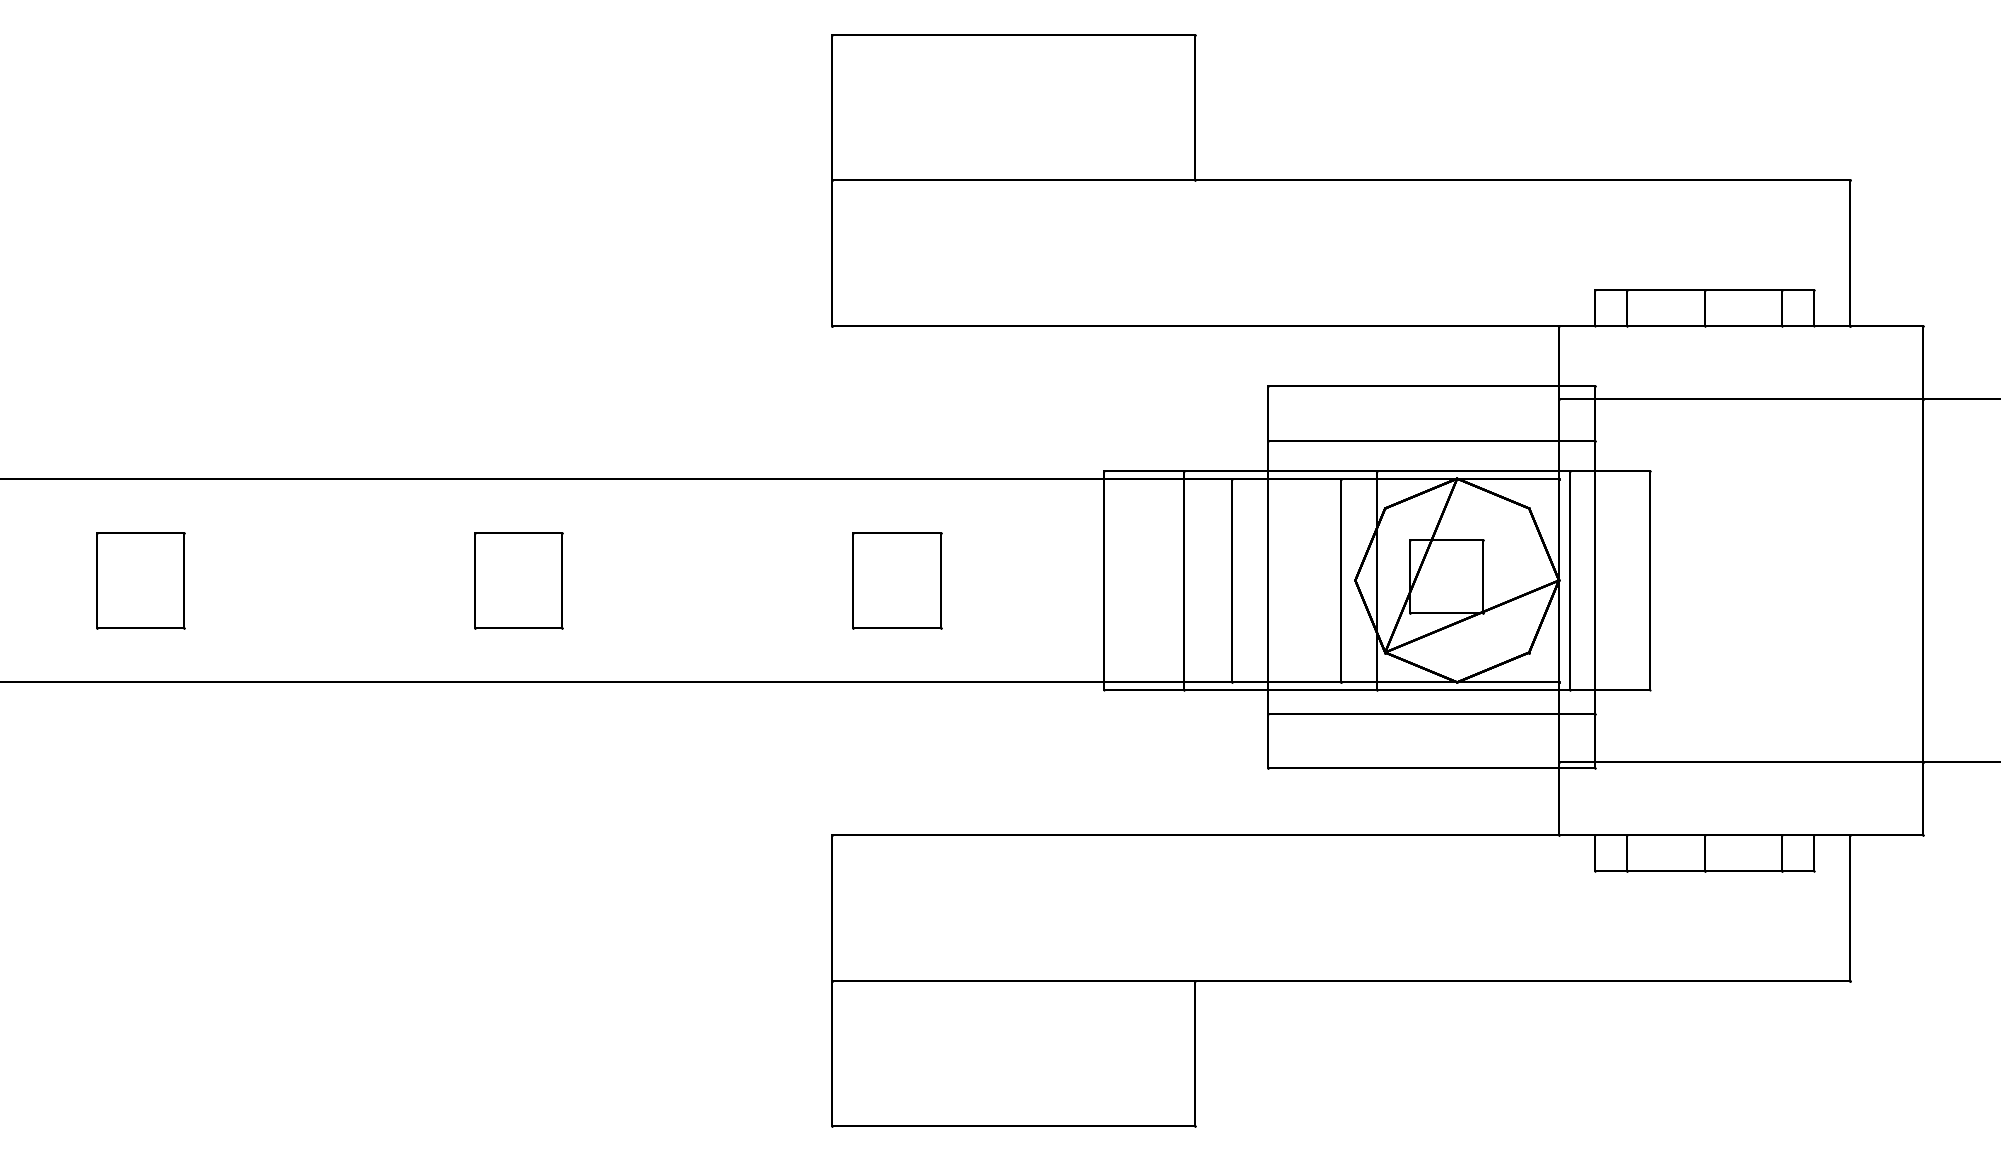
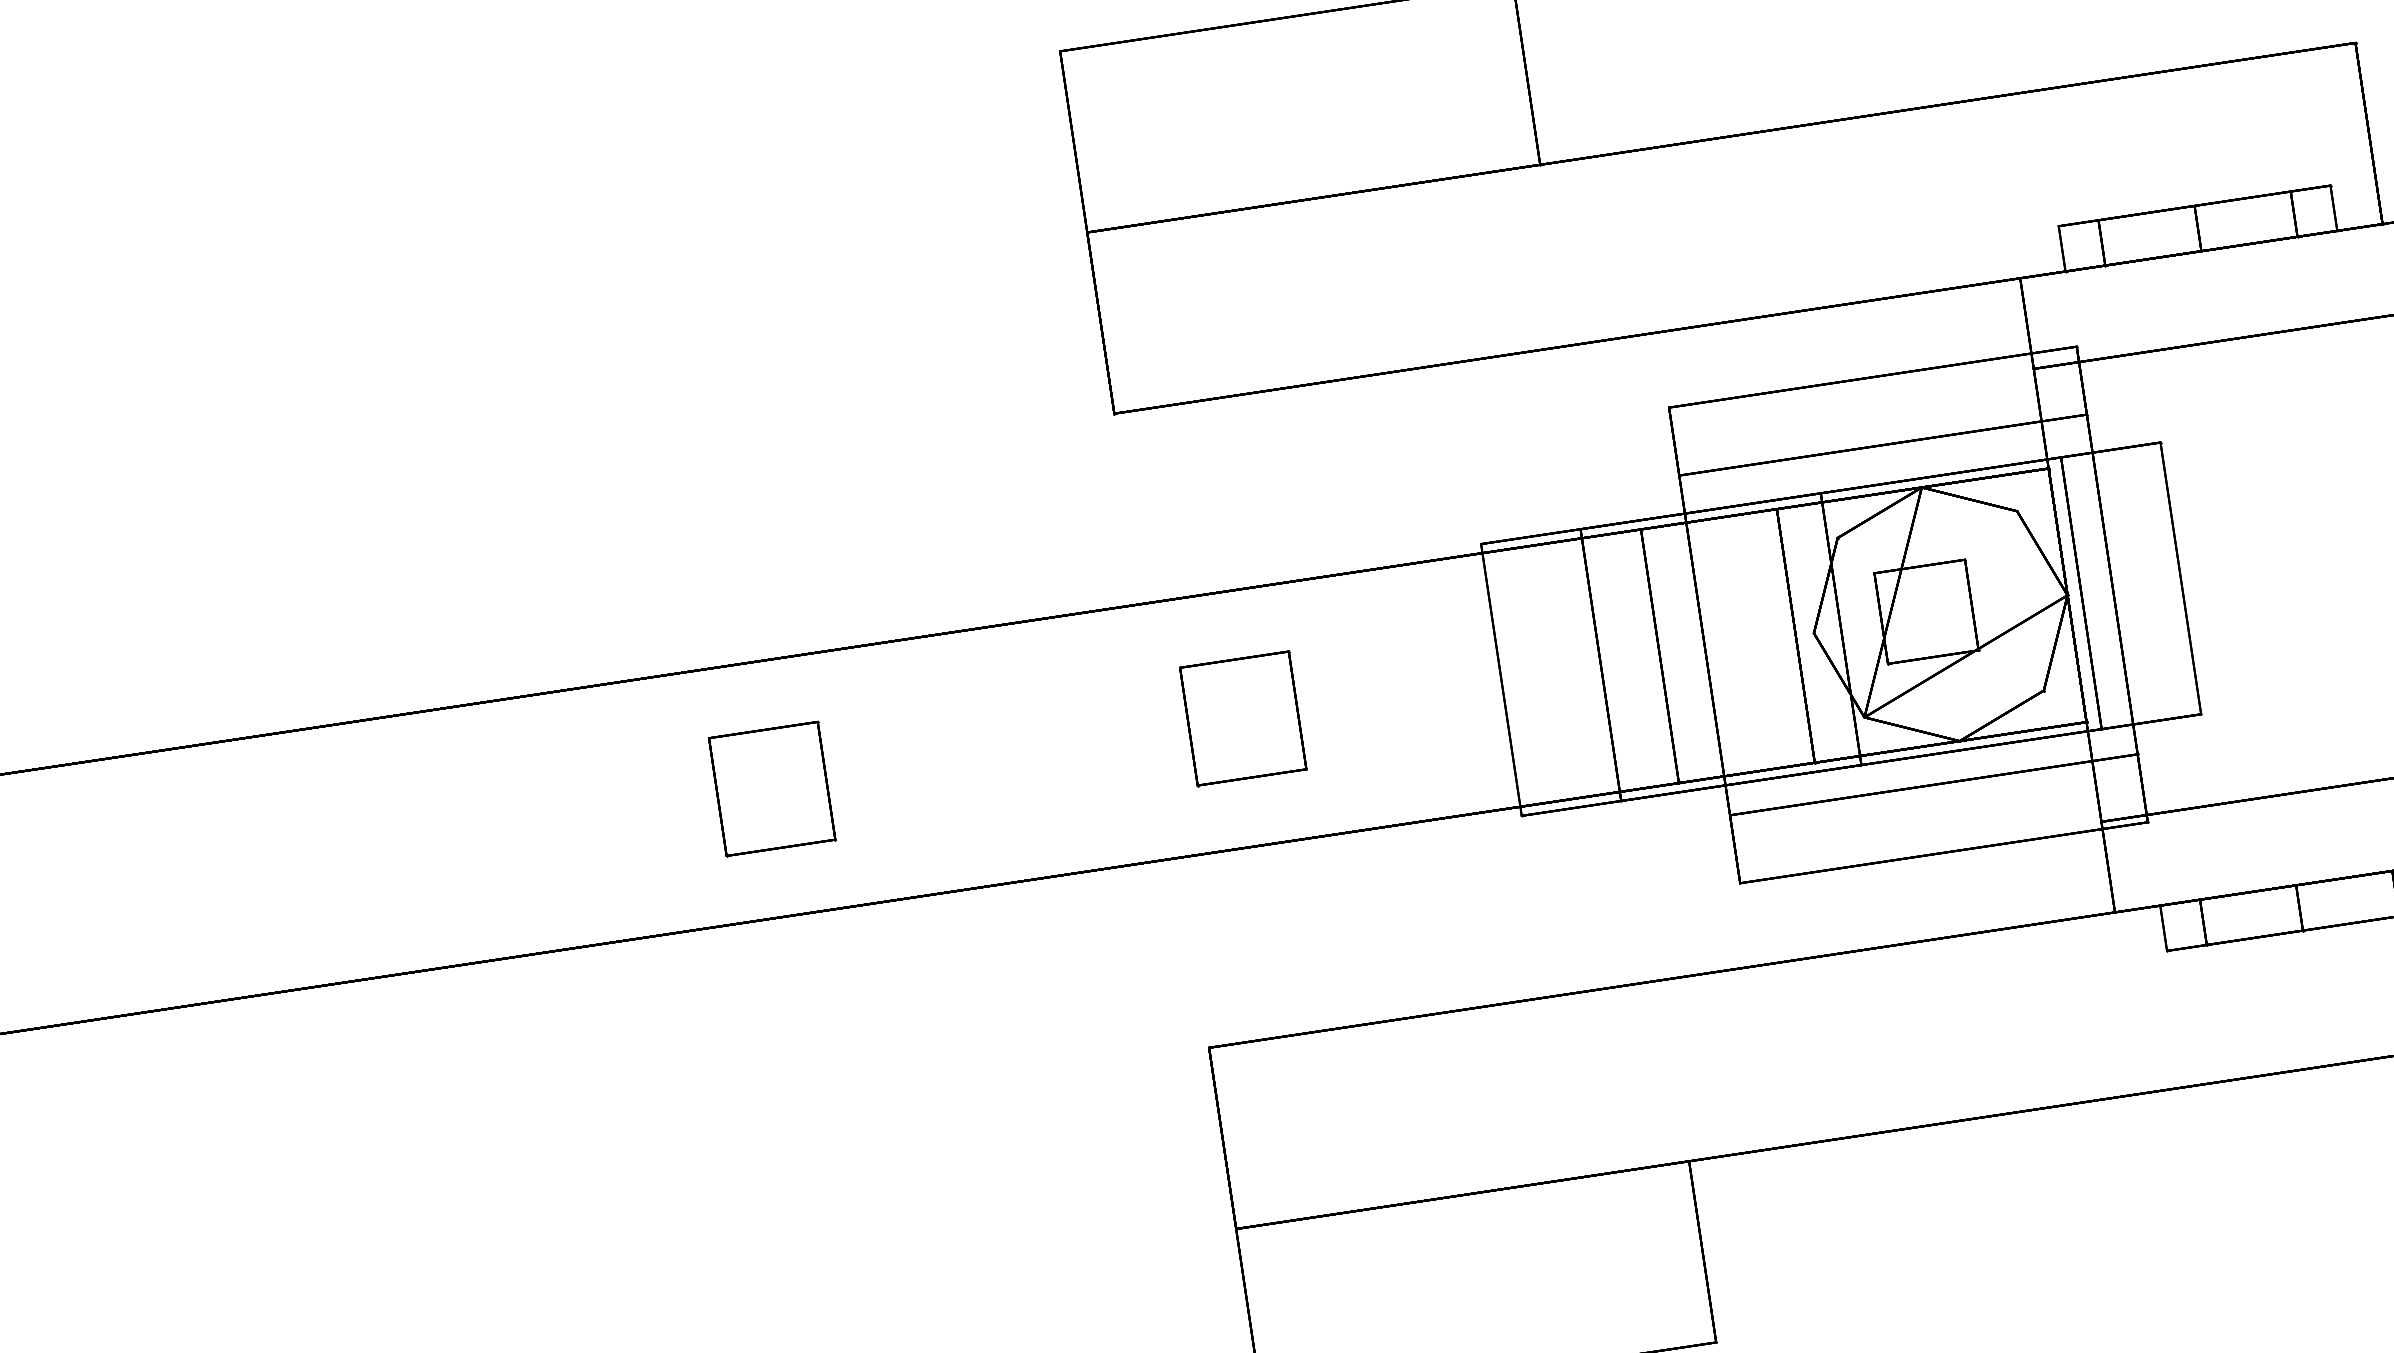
part: (140, 580) -> (301, 859), removed

